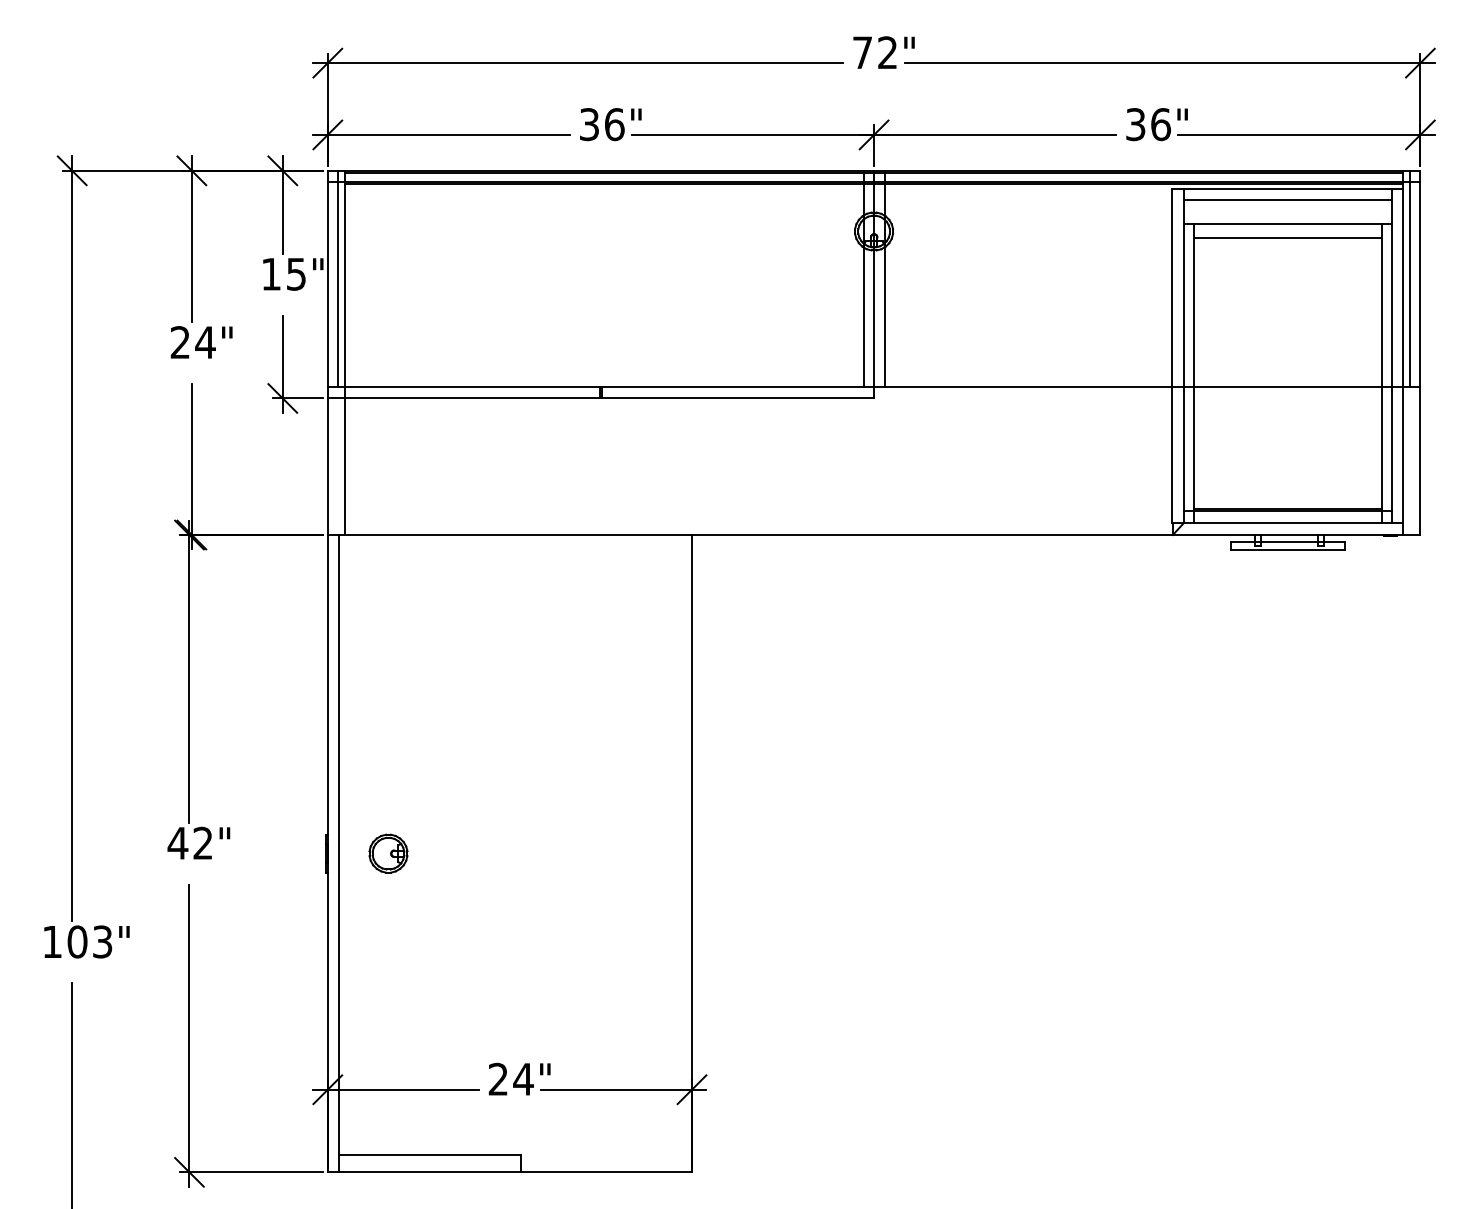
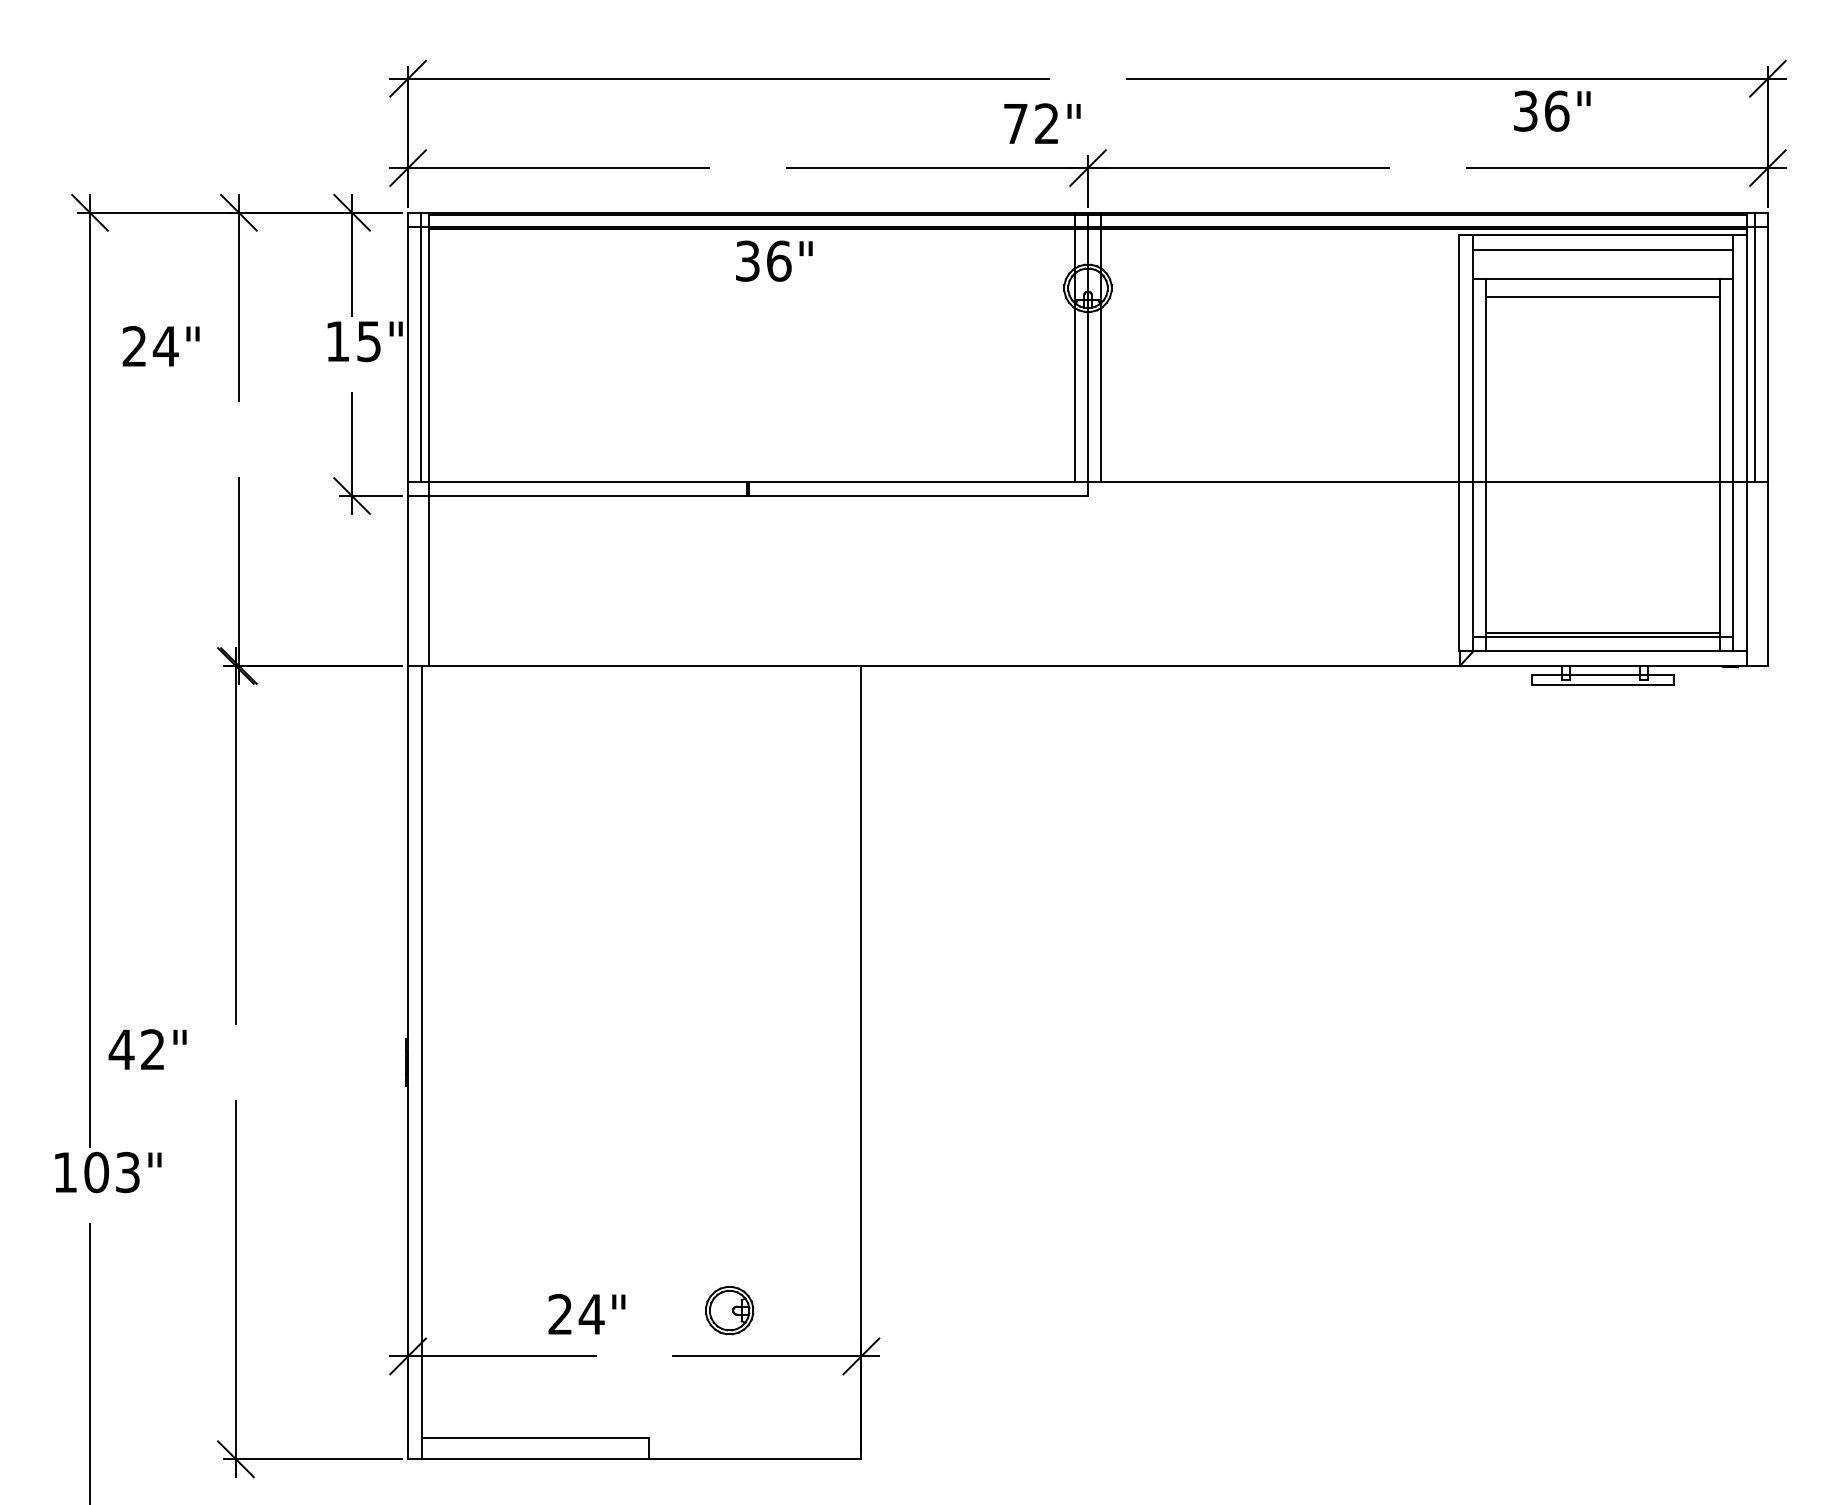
text: (884, 52) -> (1042, 123), moved
text: (610, 124) -> (774, 260), moved
text: (1157, 124) -> (1552, 110), moved
text: (201, 342) -> (160, 346), moved
text: (198, 843) -> (147, 1049), moved
part: (388, 853) -> (729, 1310), moved
text: (519, 1079) -> (586, 1314), moved

